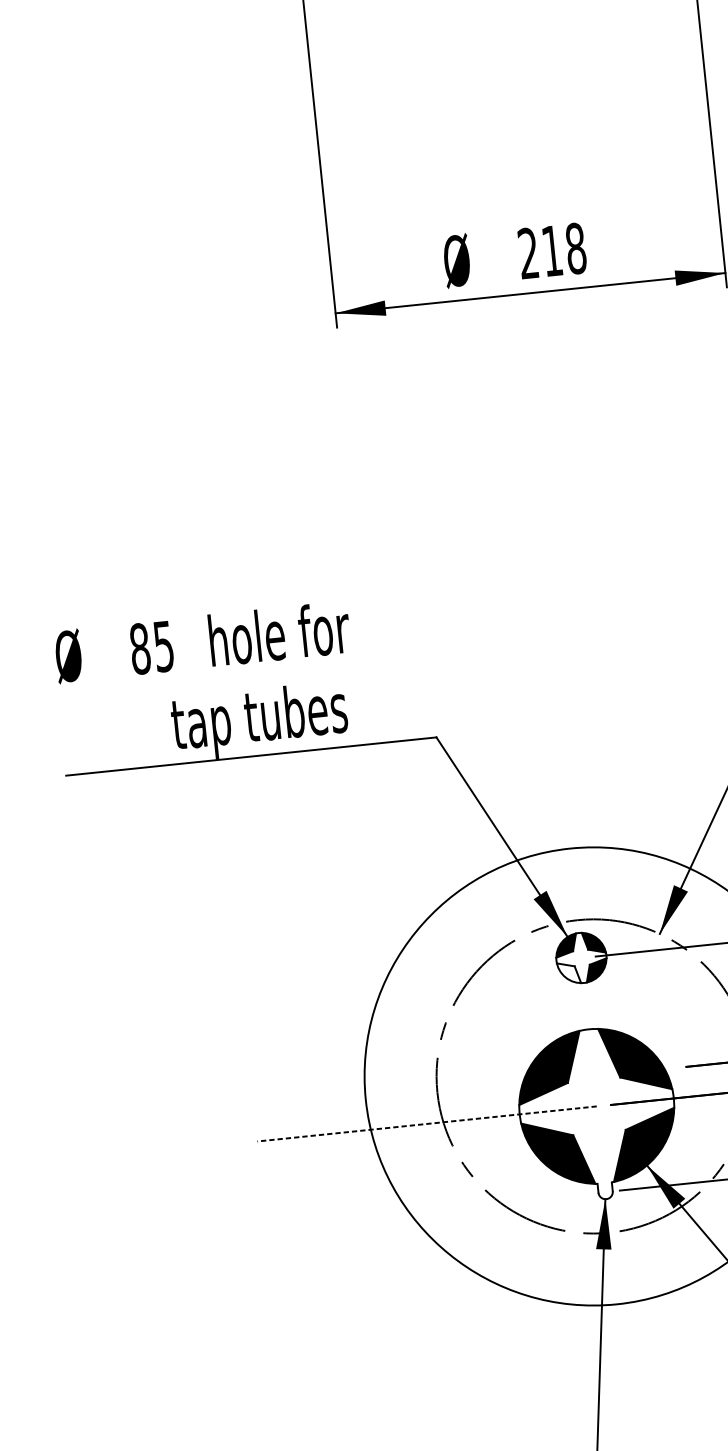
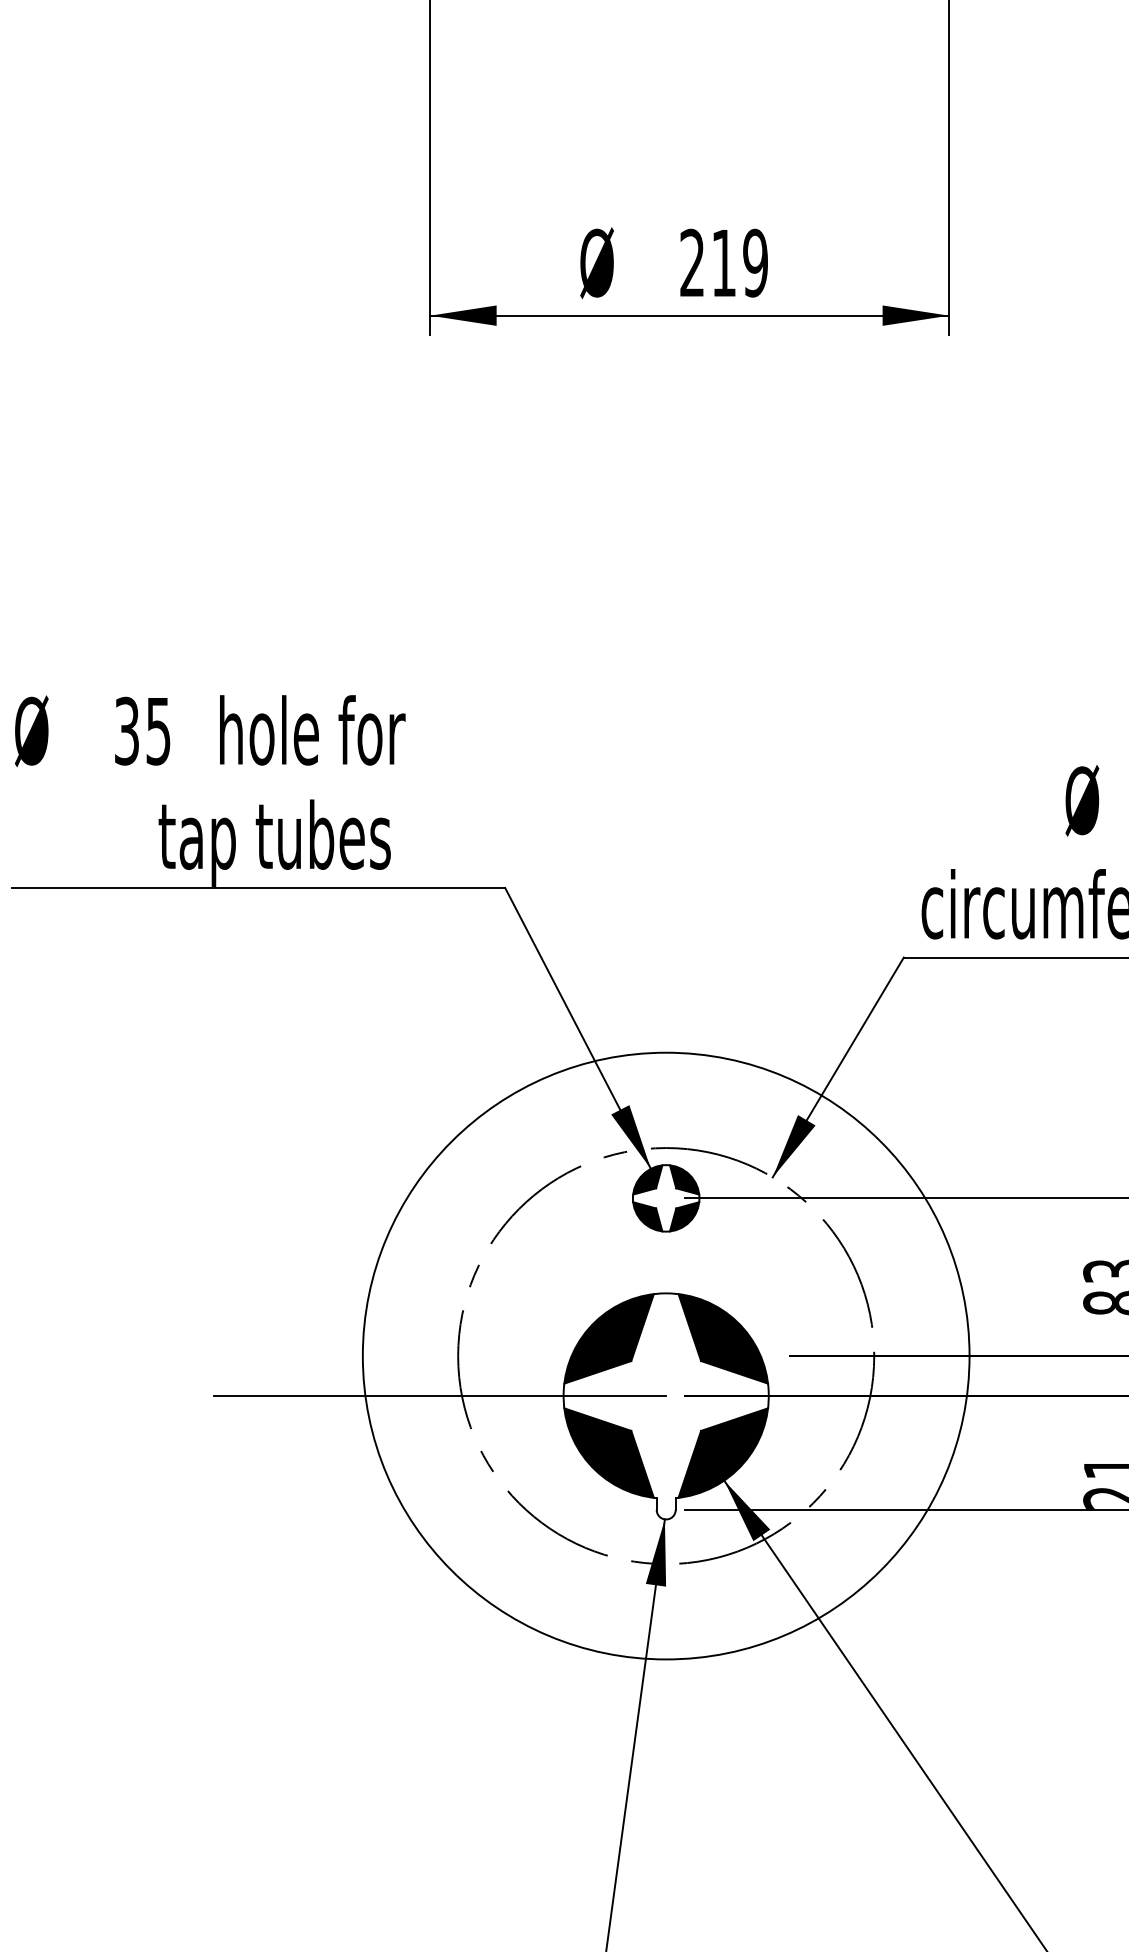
text: (575, 248) -> (755, 262), 218 -> 219
text: (139, 648) -> (126, 730), 85 -> 35
fill: (568, 973) -> (647, 1216), added
line: (427, 1123) -> (440, 1395), dashed -> solid

